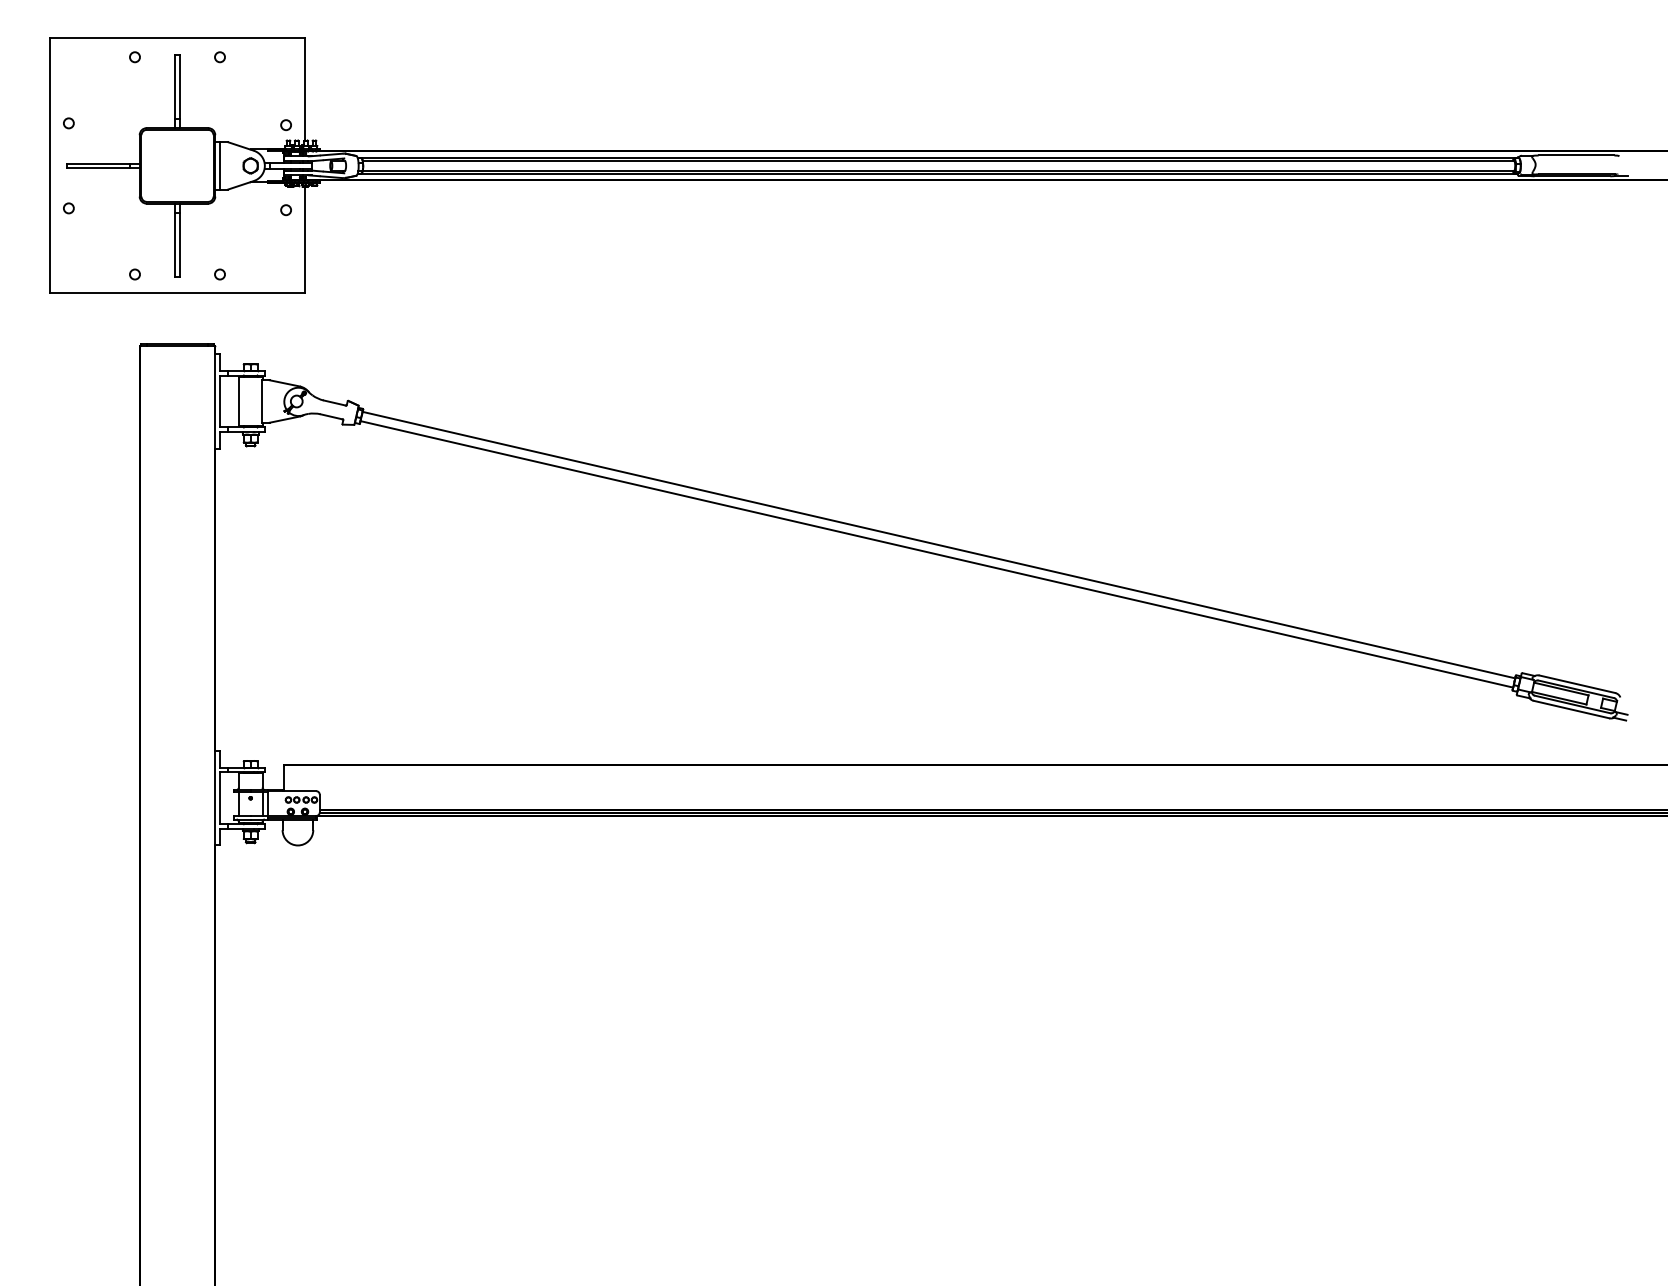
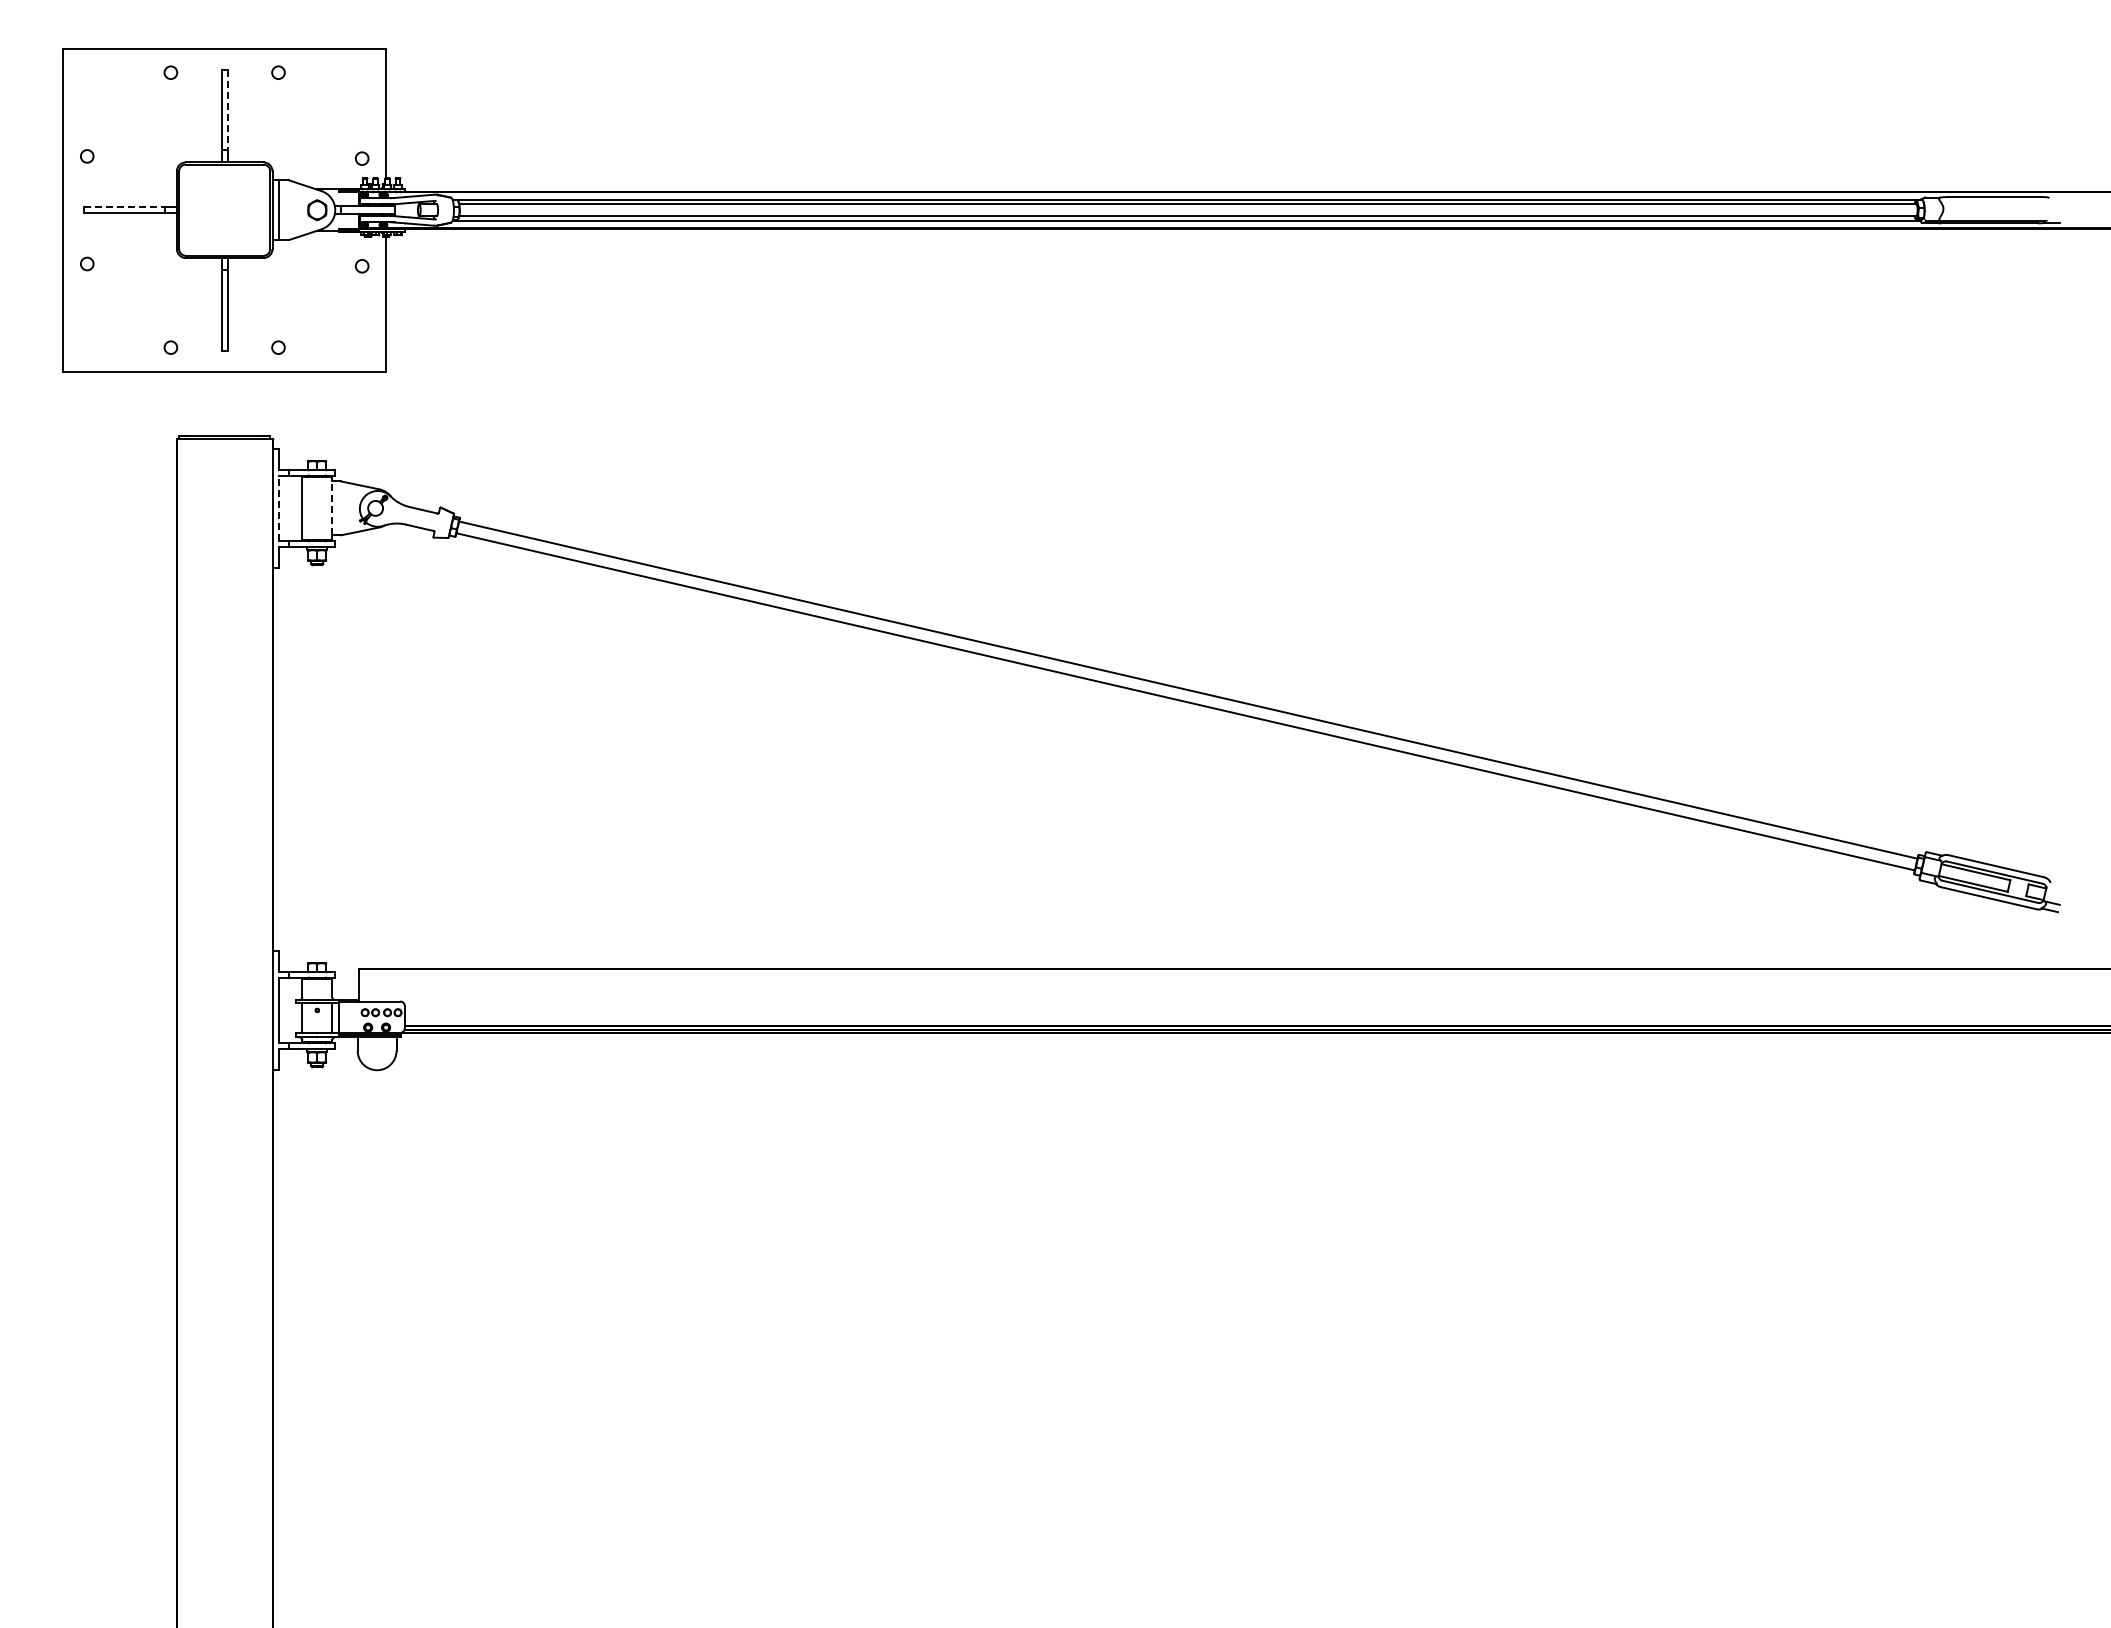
line: (179, 87) -> (227, 110), solid -> dashed
line: (99, 163) -> (125, 207), solid -> dashed
line: (220, 401) -> (278, 508), solid -> dashed
line: (261, 401) -> (331, 508), solid -> dashed

